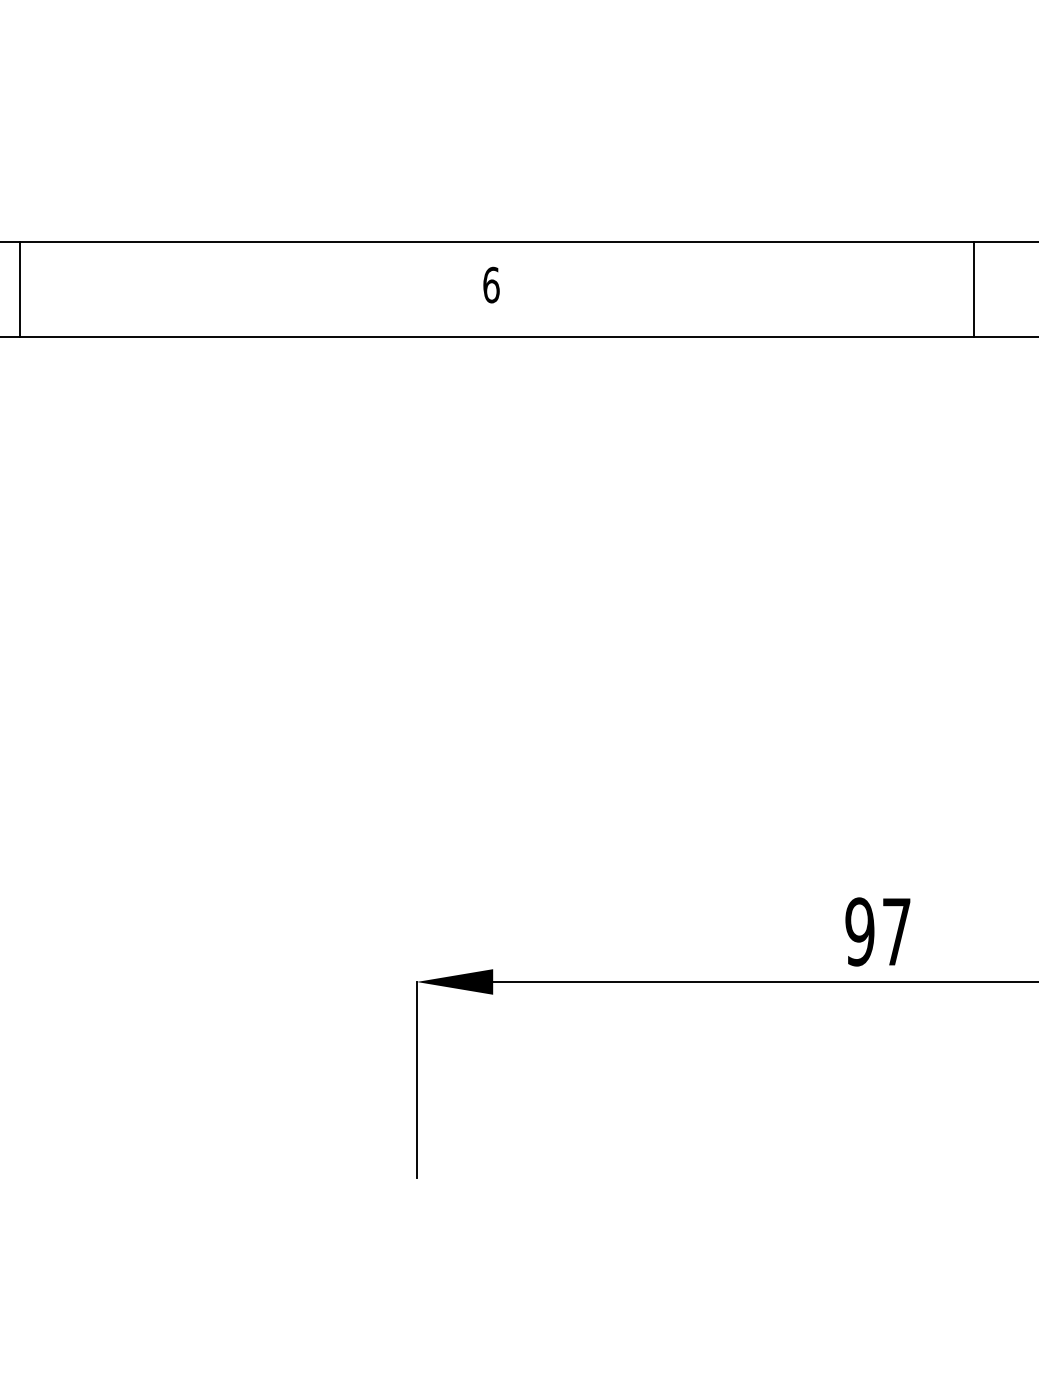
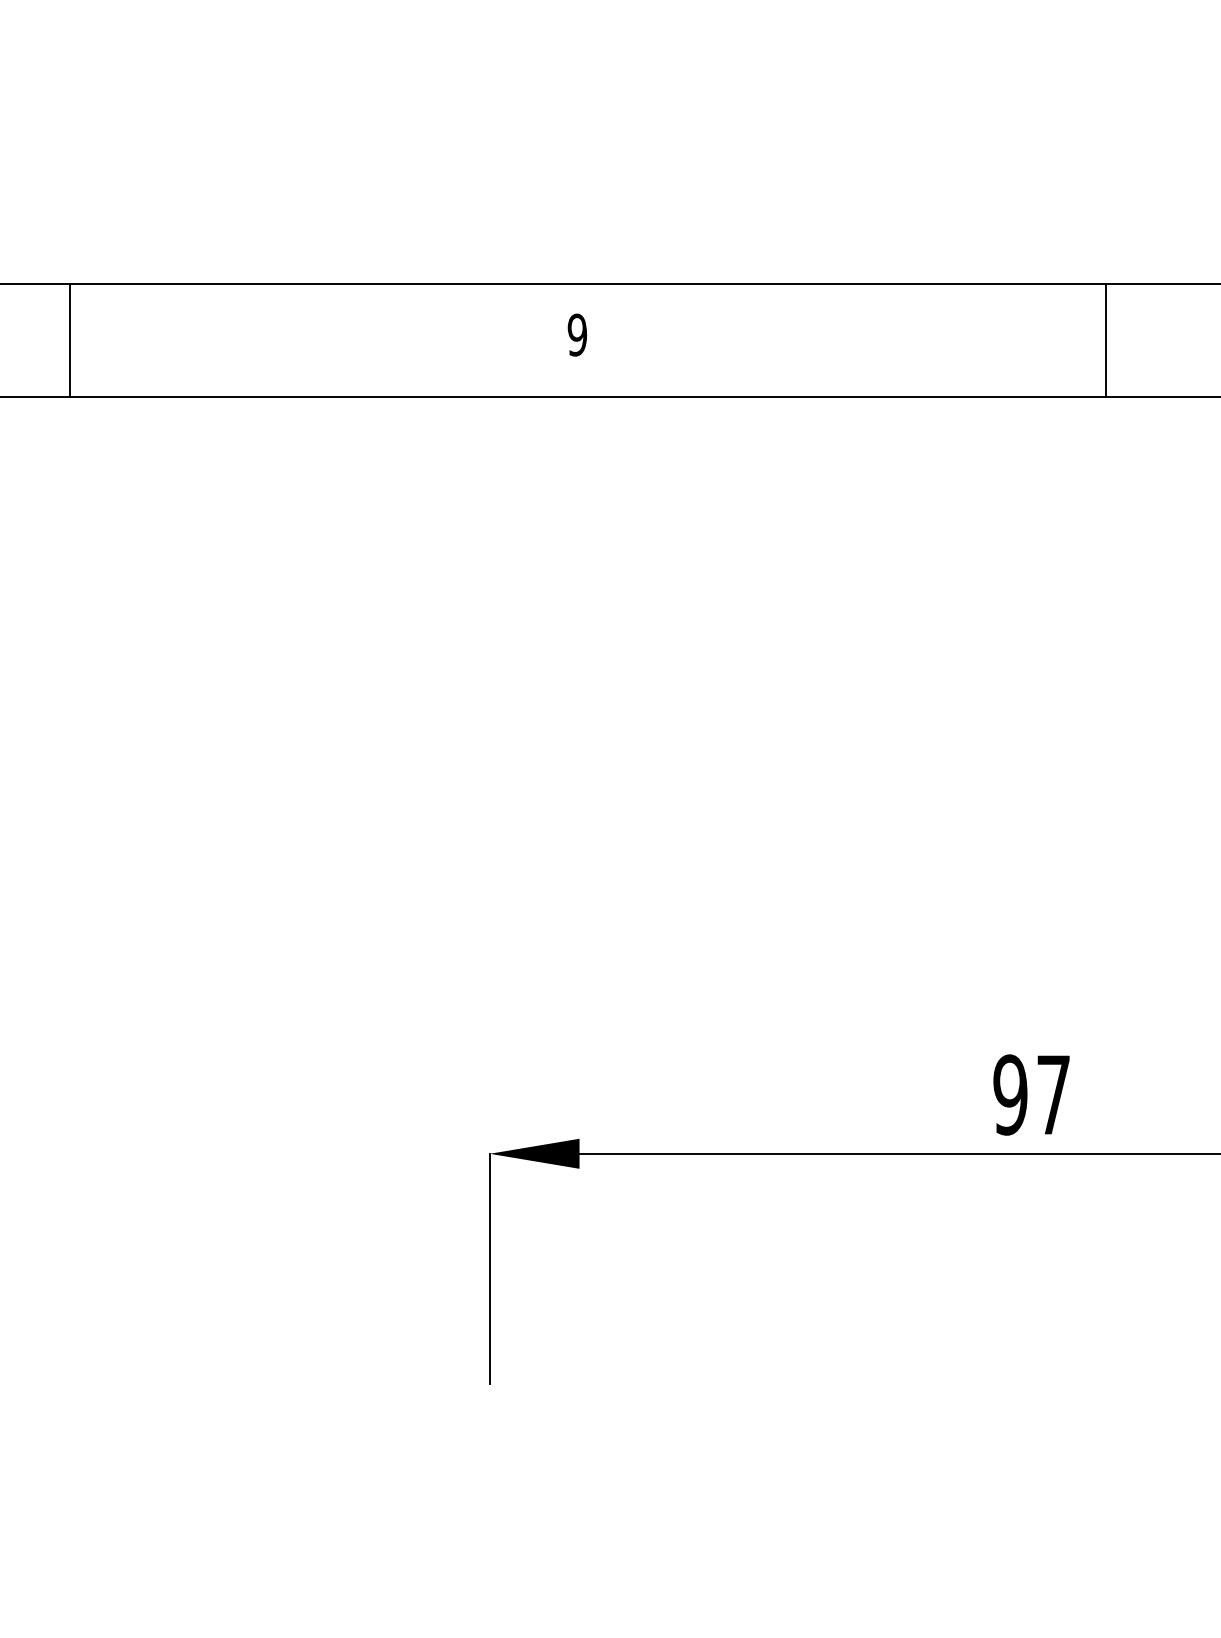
text: (491, 284) -> (577, 334), 6 -> 9
line: (19, 289) -> (70, 340), moved
line: (974, 289) -> (1106, 340), moved

